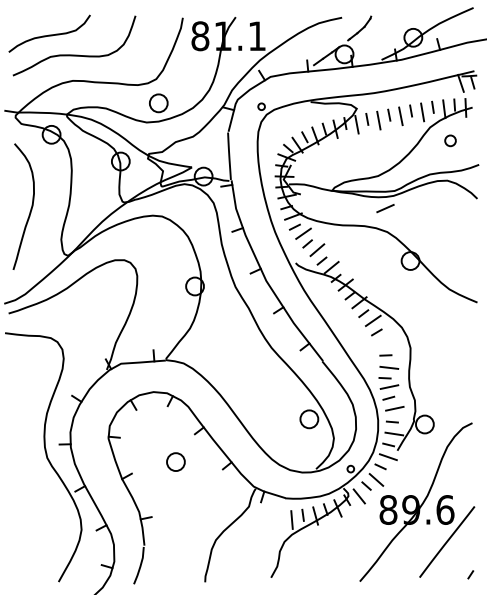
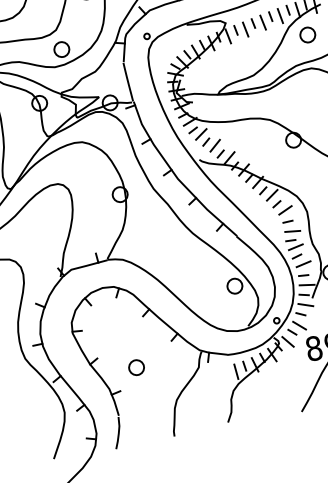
part: (450, 140) -> (307, 34), size x1.67
line: (385, 208) -> (285, 210), moved
part: (175, 461) -> (136, 367), moved

